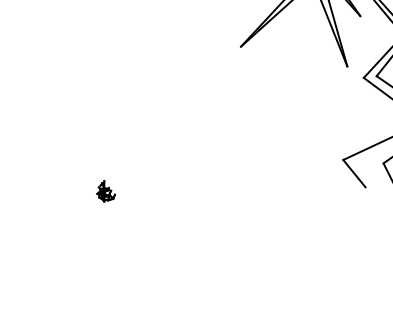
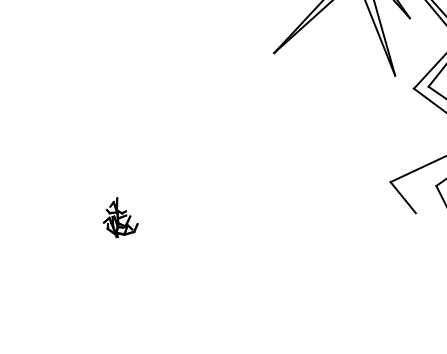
part: (106, 191) -> (120, 217), size x1.67

